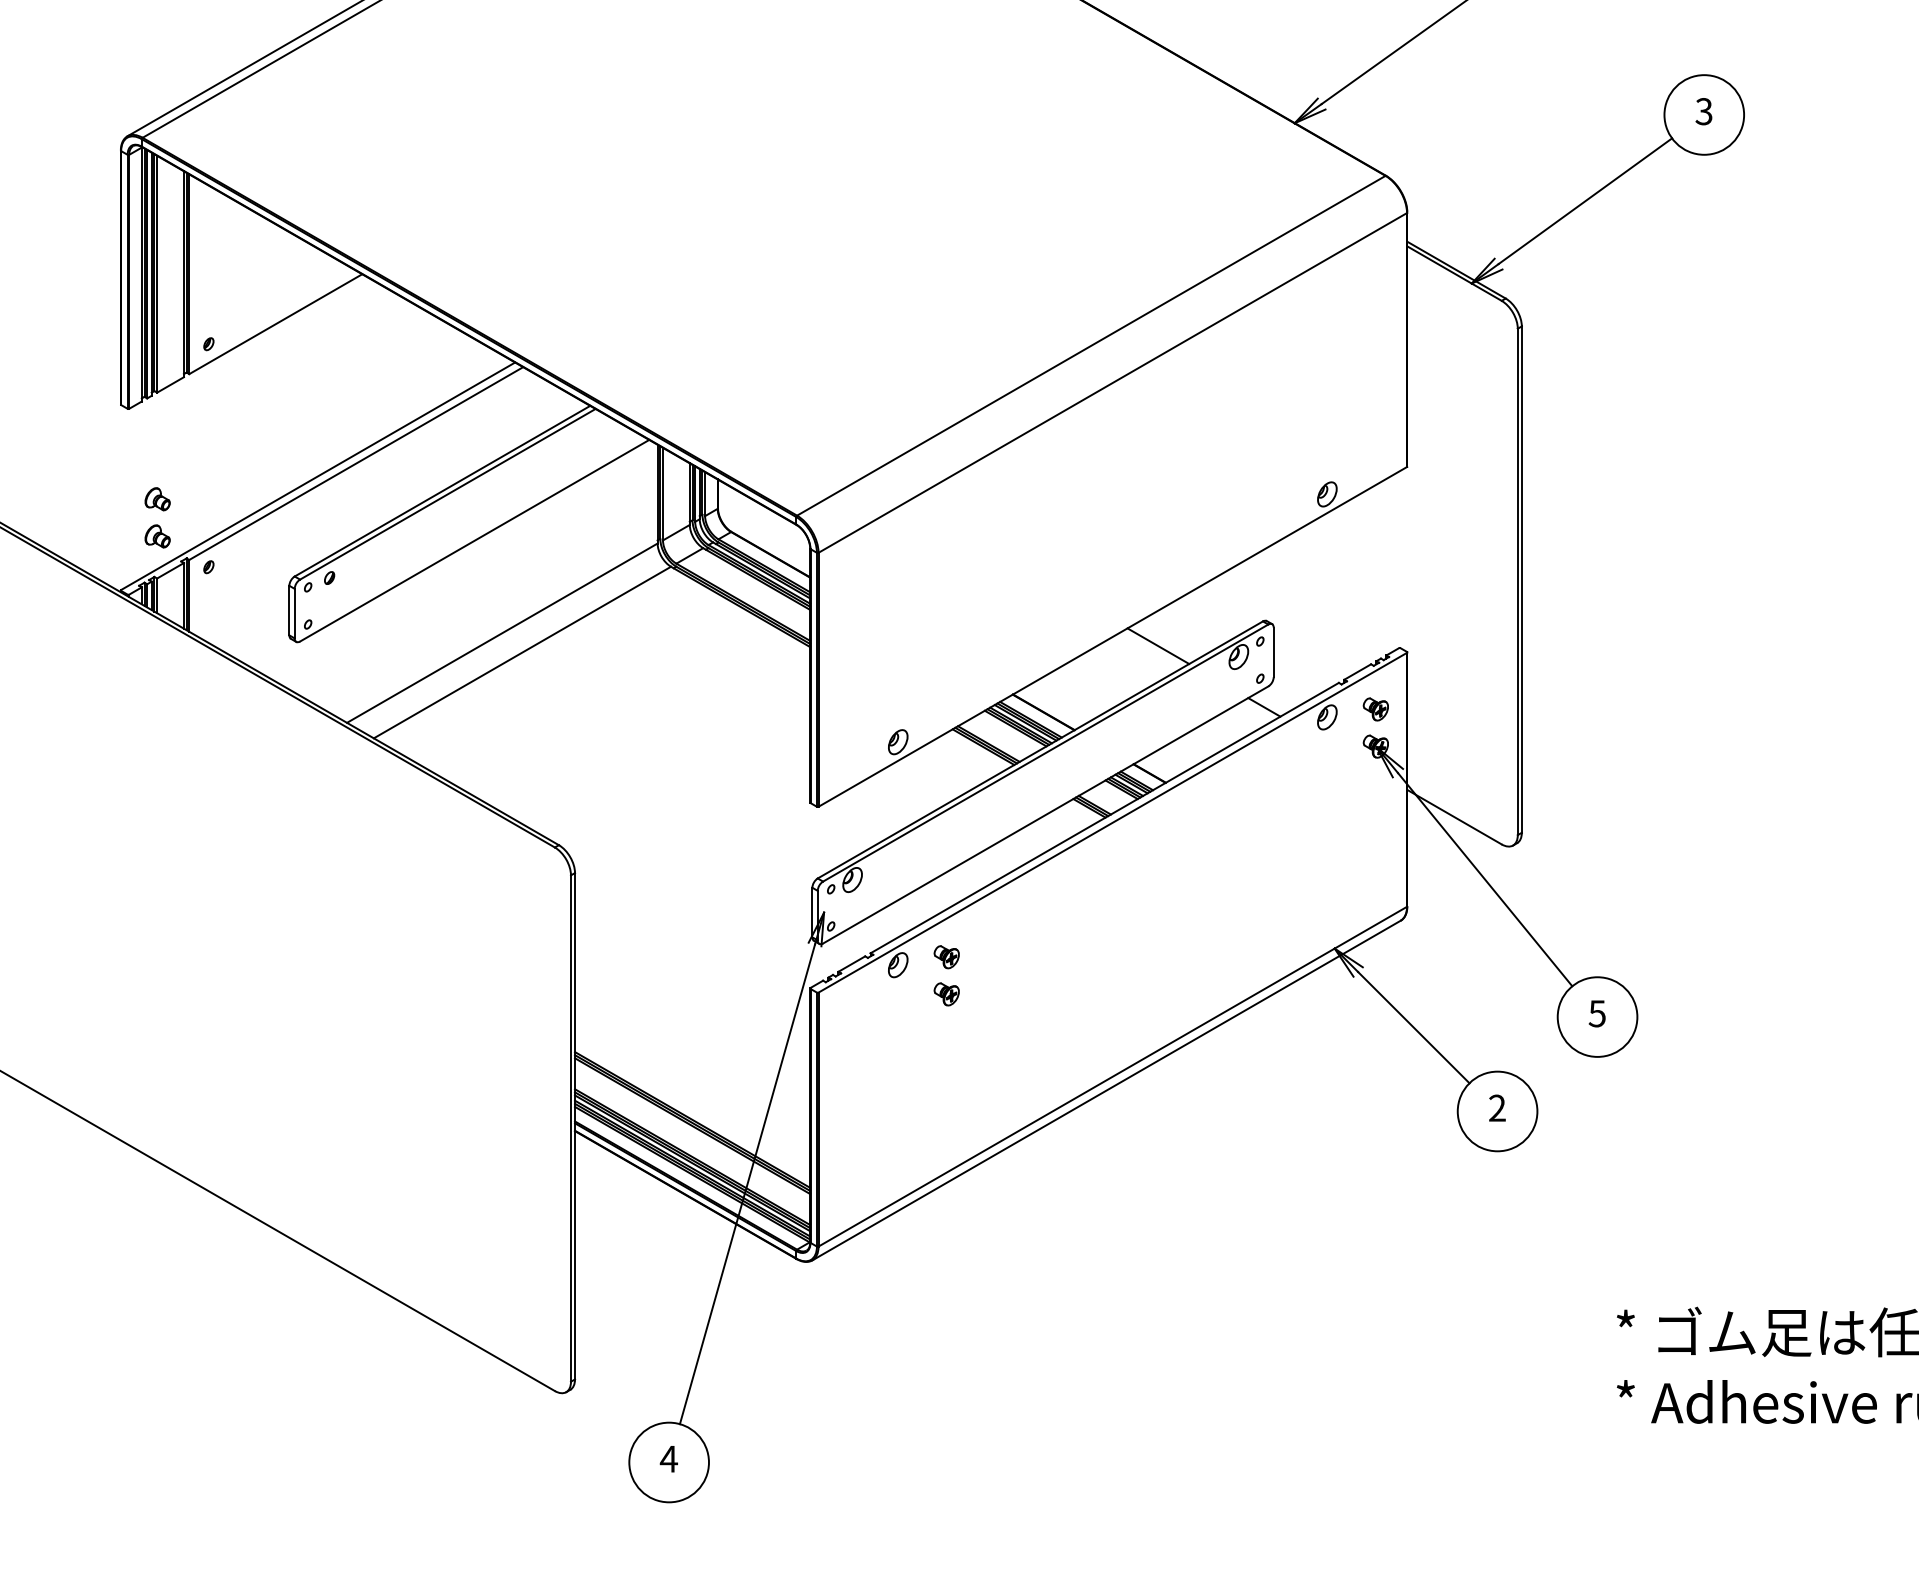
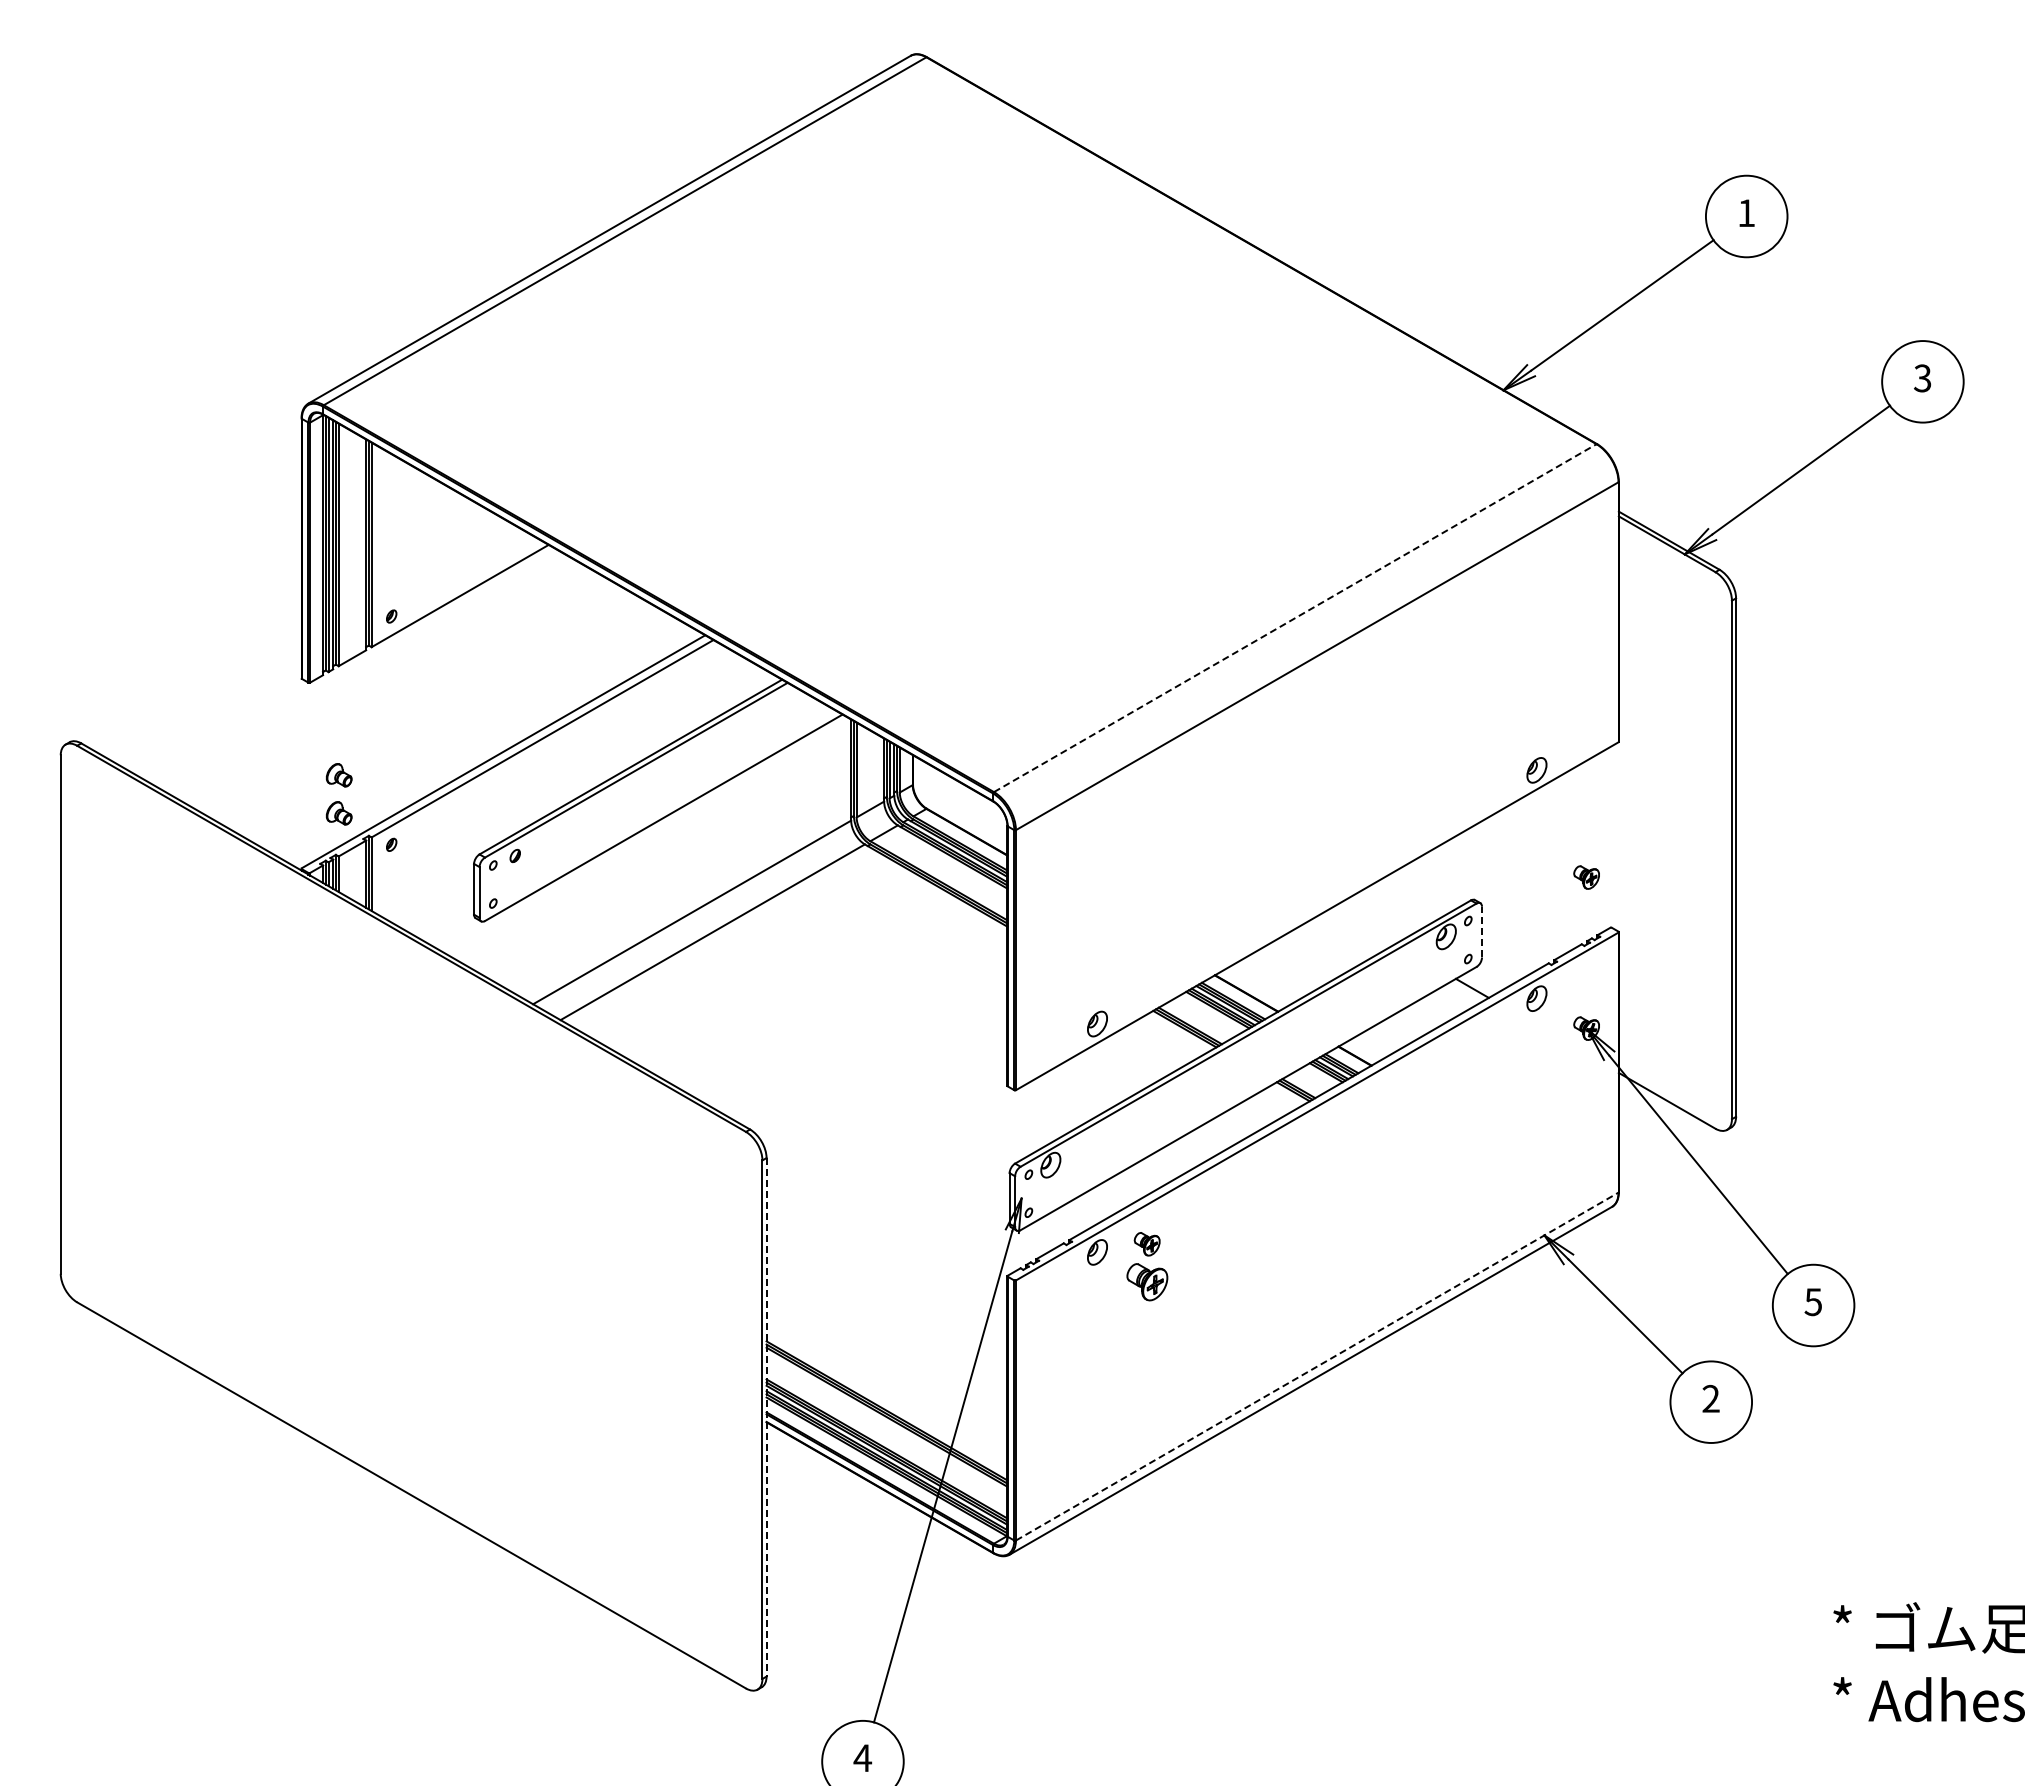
line: (1091, 346) -> (1295, 618), solid -> dashed
line: (1157, 645) -> (1363, 925), removed
line: (1274, 651) -> (1482, 931), solid -> dashed
part: (1375, 709) -> (1586, 877), moved
part: (946, 994) -> (1146, 1282), size x1.6
line: (1113, 1076) -> (1317, 1366), solid -> dashed
line: (574, 1126) -> (766, 1417), solid -> dashed

